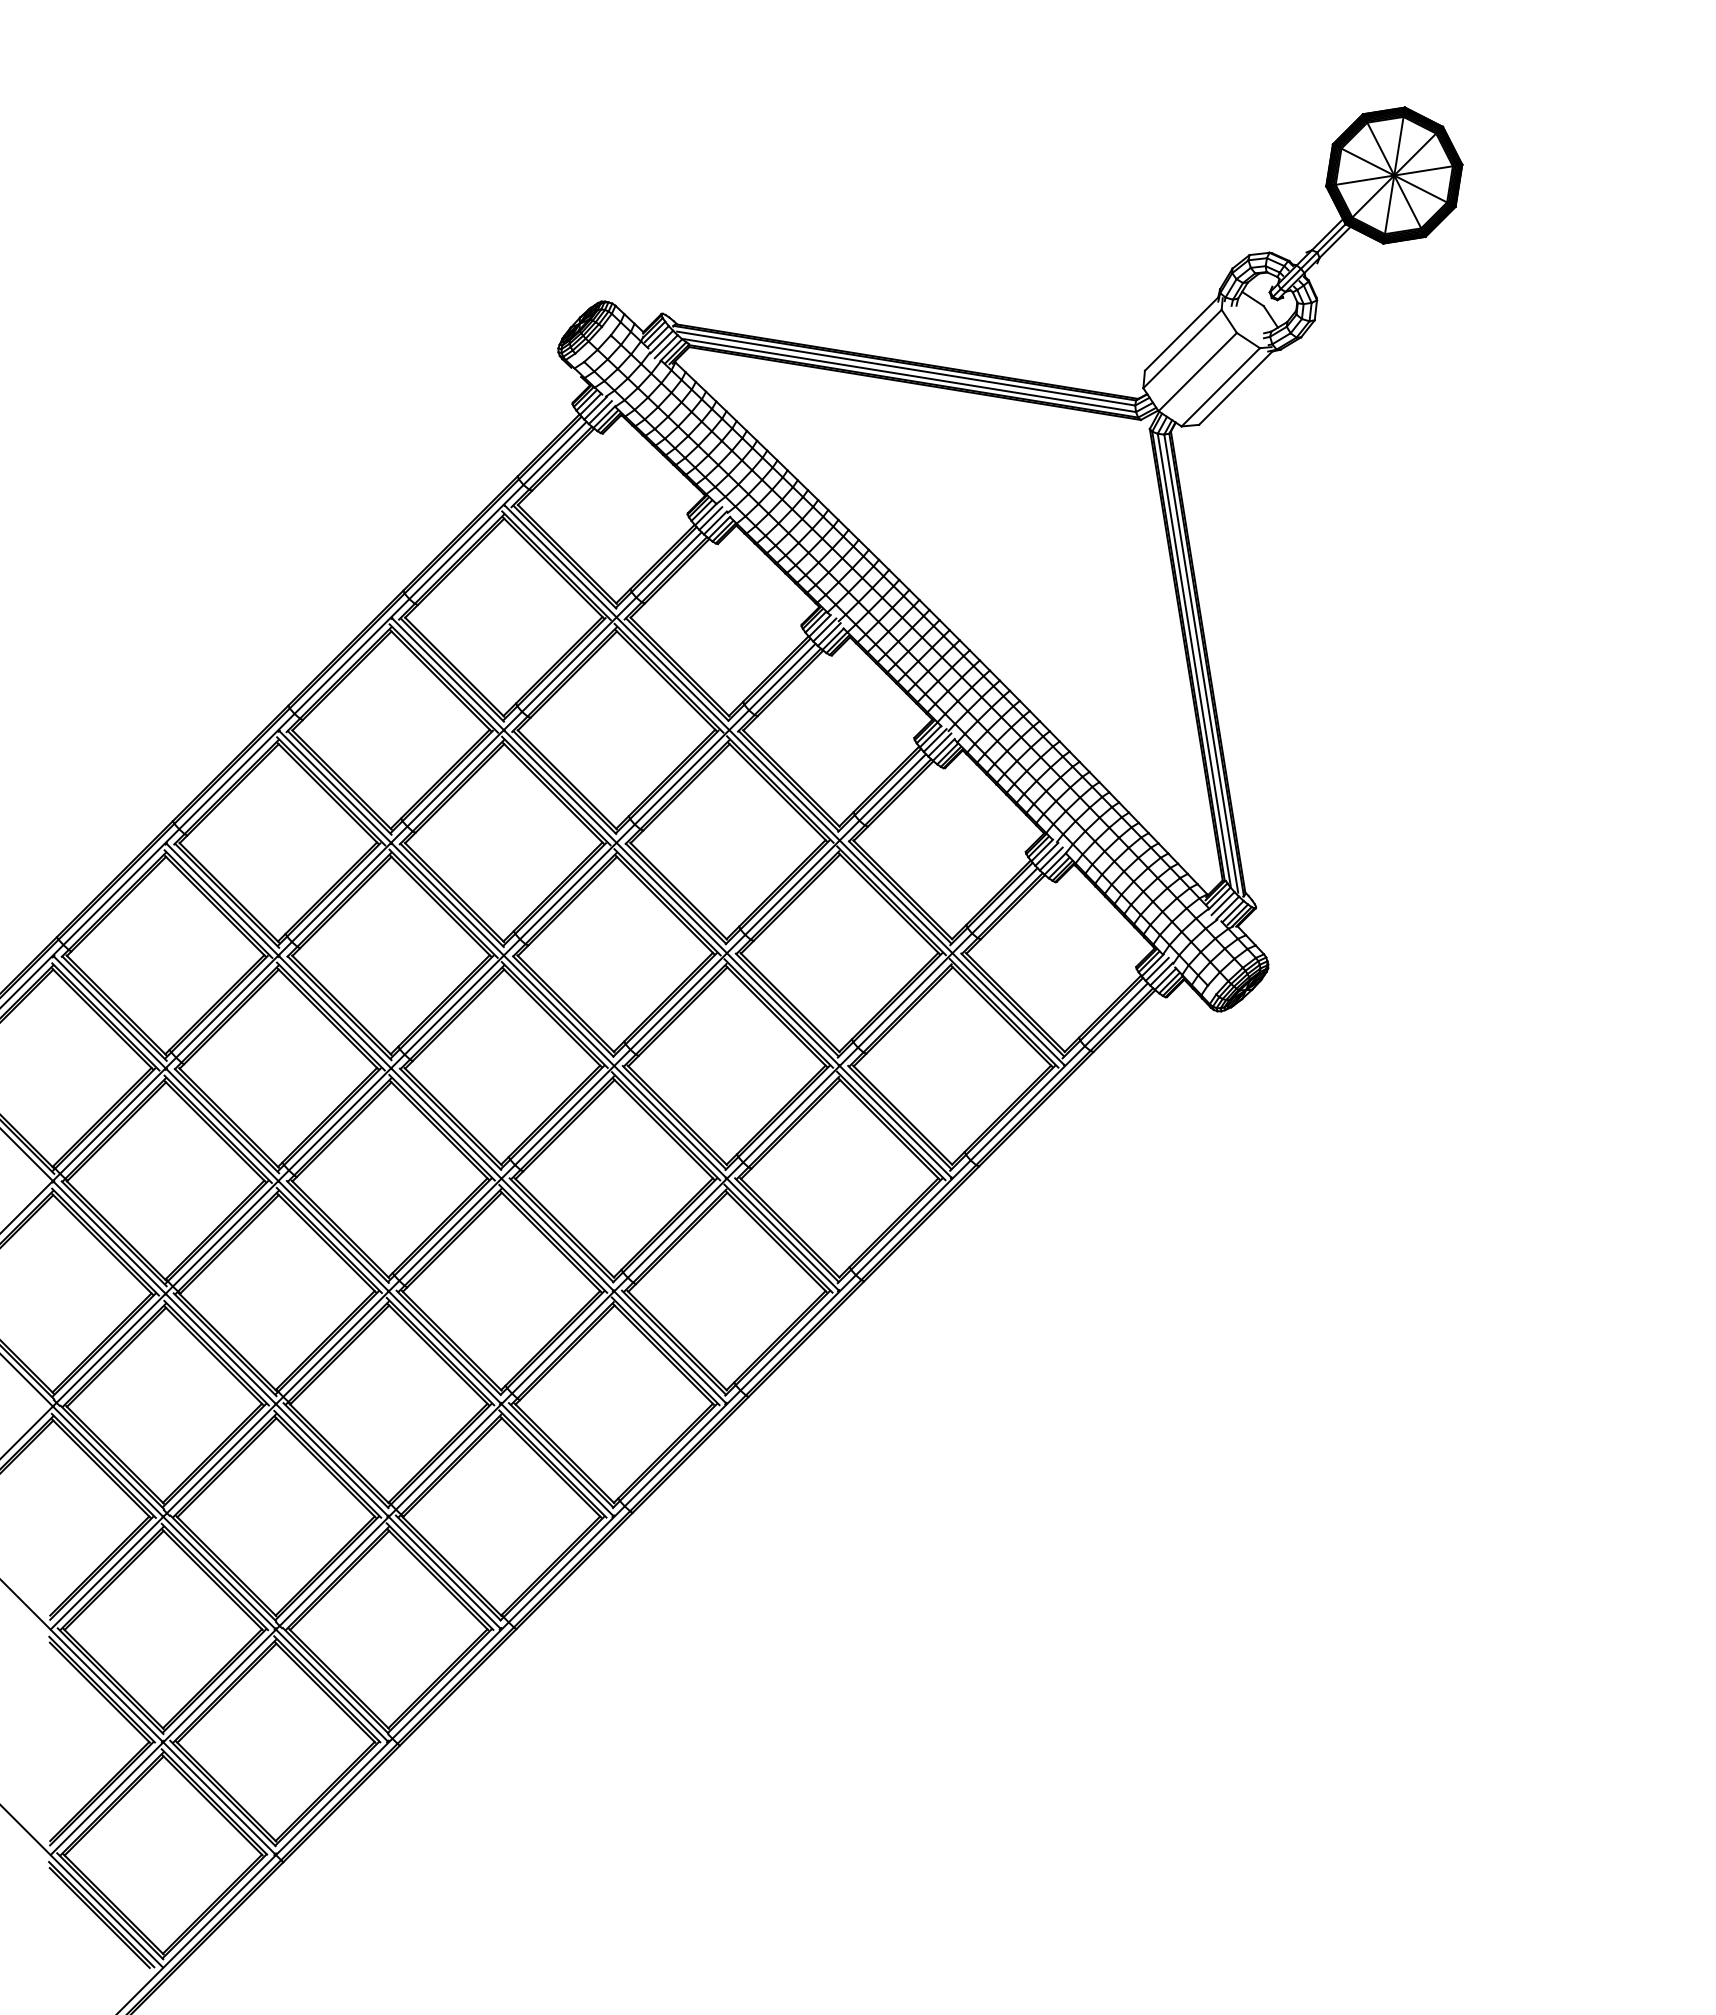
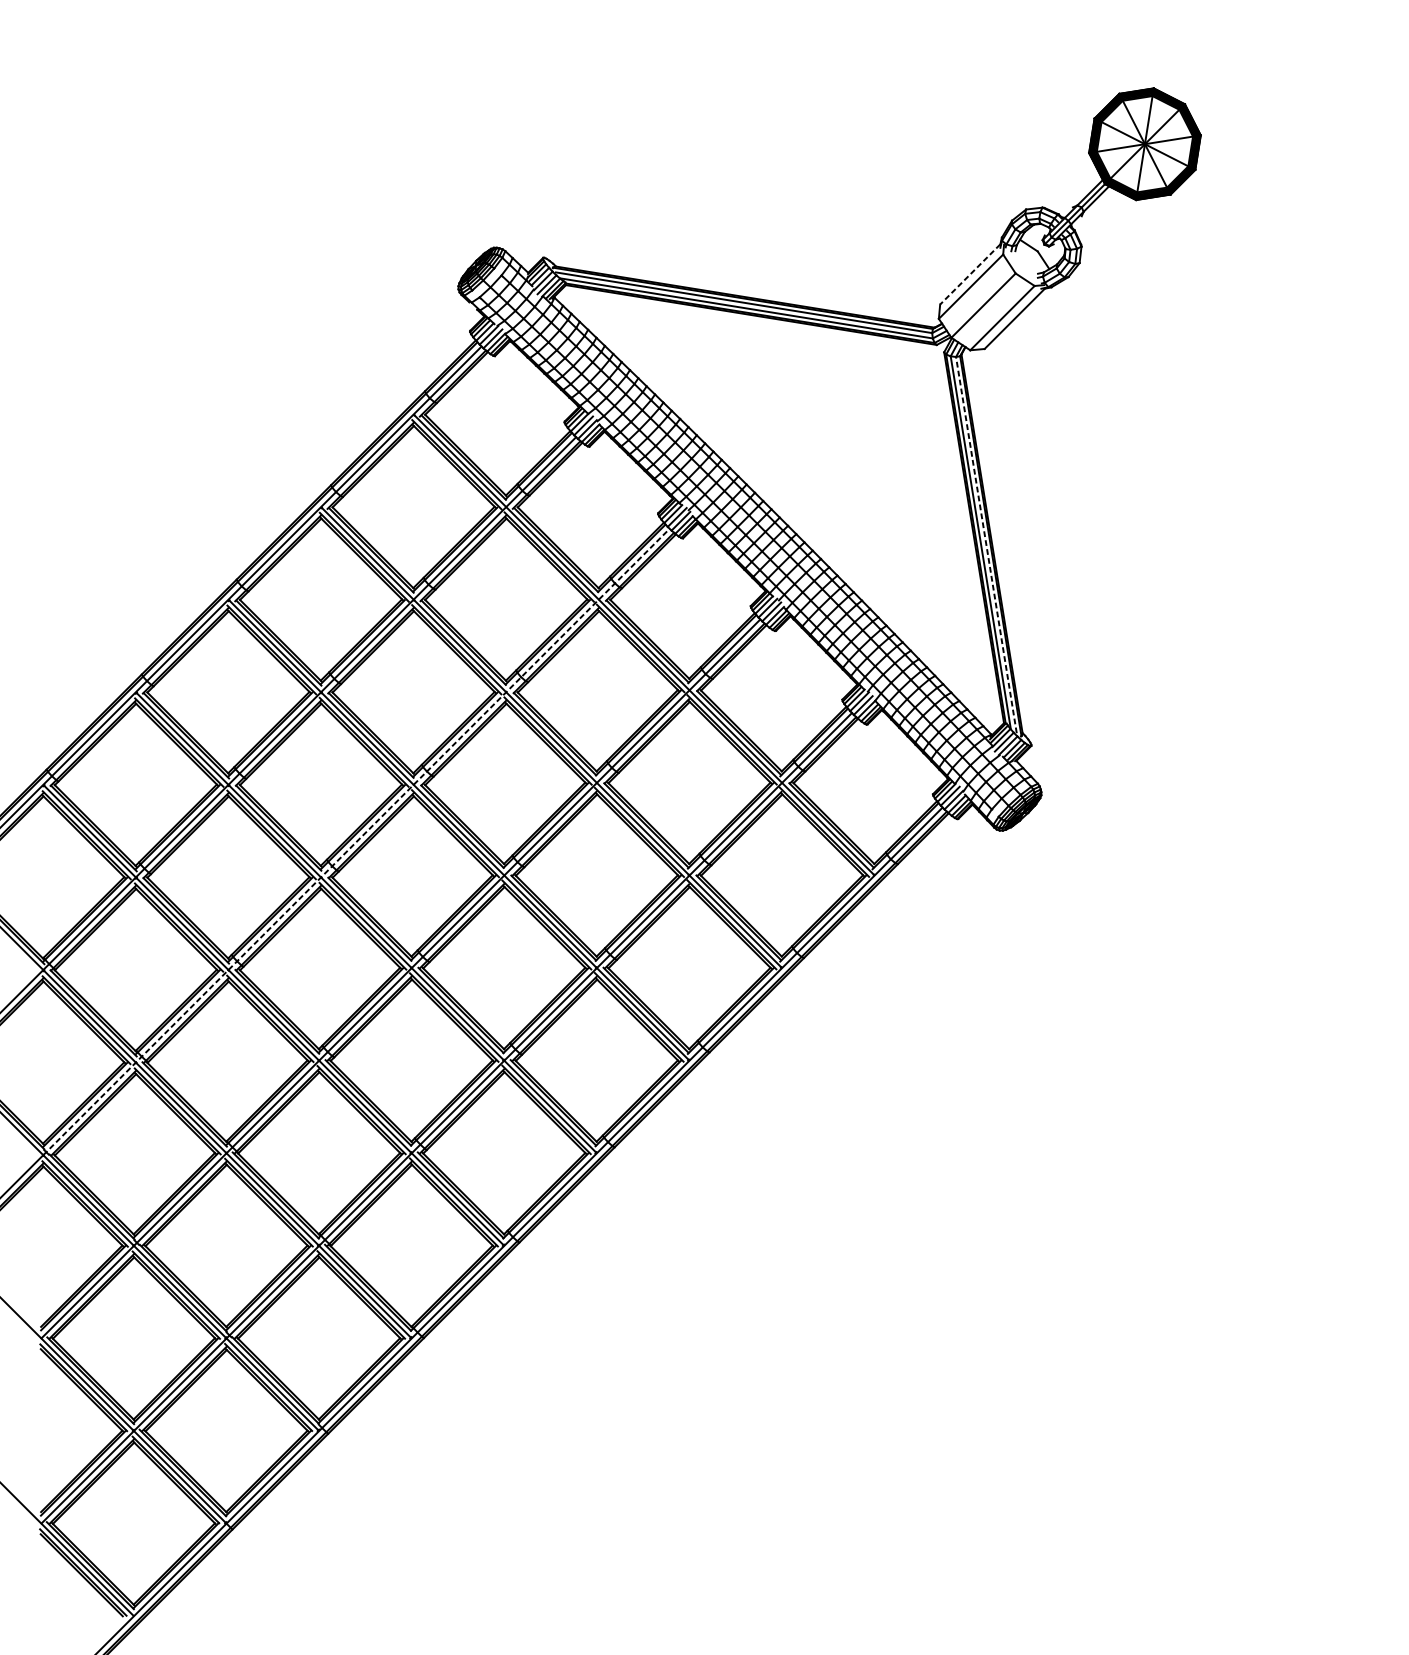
line: (1181, 334) -> (970, 274), solid -> dashed
line: (1201, 663) -> (986, 544), solid -> dashed
line: (434, 1024) -> (356, 841), solid -> dashed

